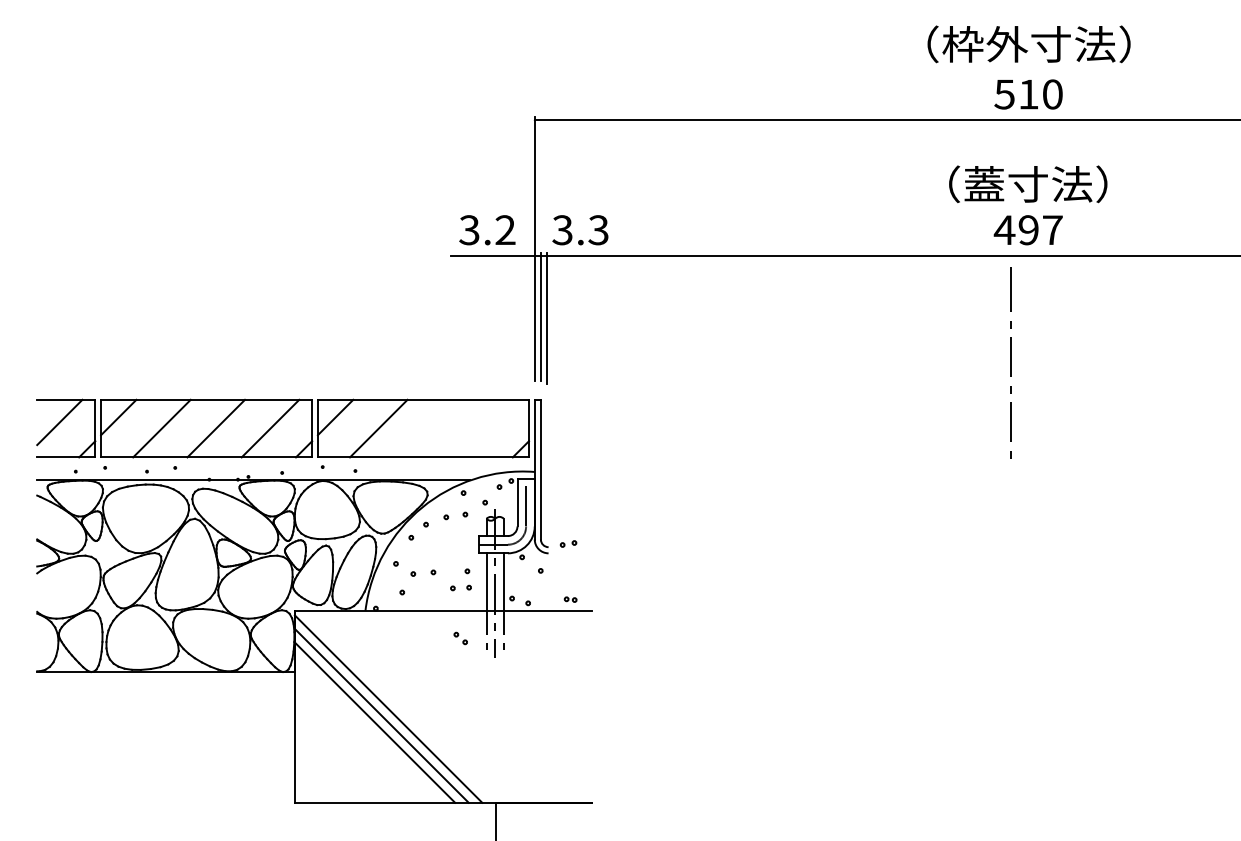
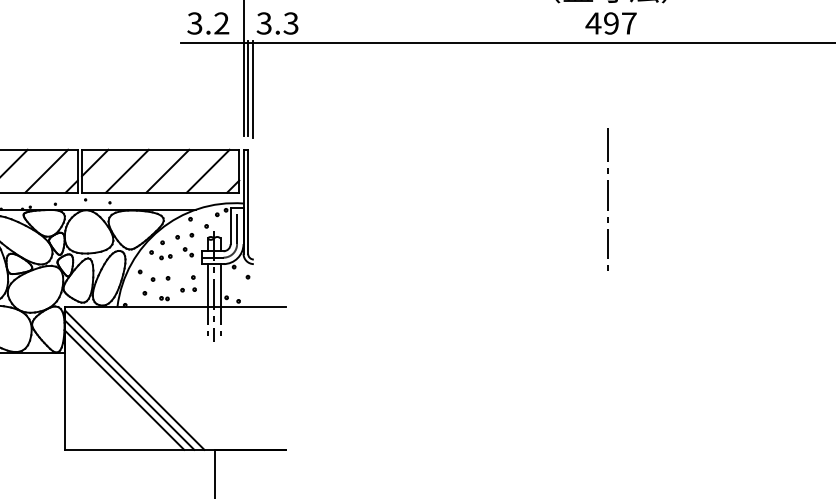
line: (1010, 362) -> (607, 199), moved
line: (432, 428) -> (167, 171), added
line: (487, 428) -> (208, 171), added
part: (568, 543) -> (165, 256), moved
part: (570, 599) -> (164, 298), moved
part: (460, 638) -> (188, 252), moved

